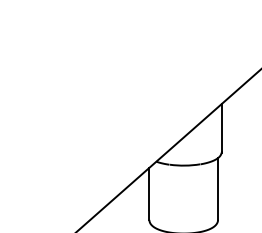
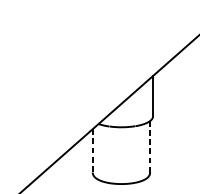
line: (218, 188) -> (150, 146), solid -> dashed
line: (149, 193) -> (92, 150), solid -> dashed

